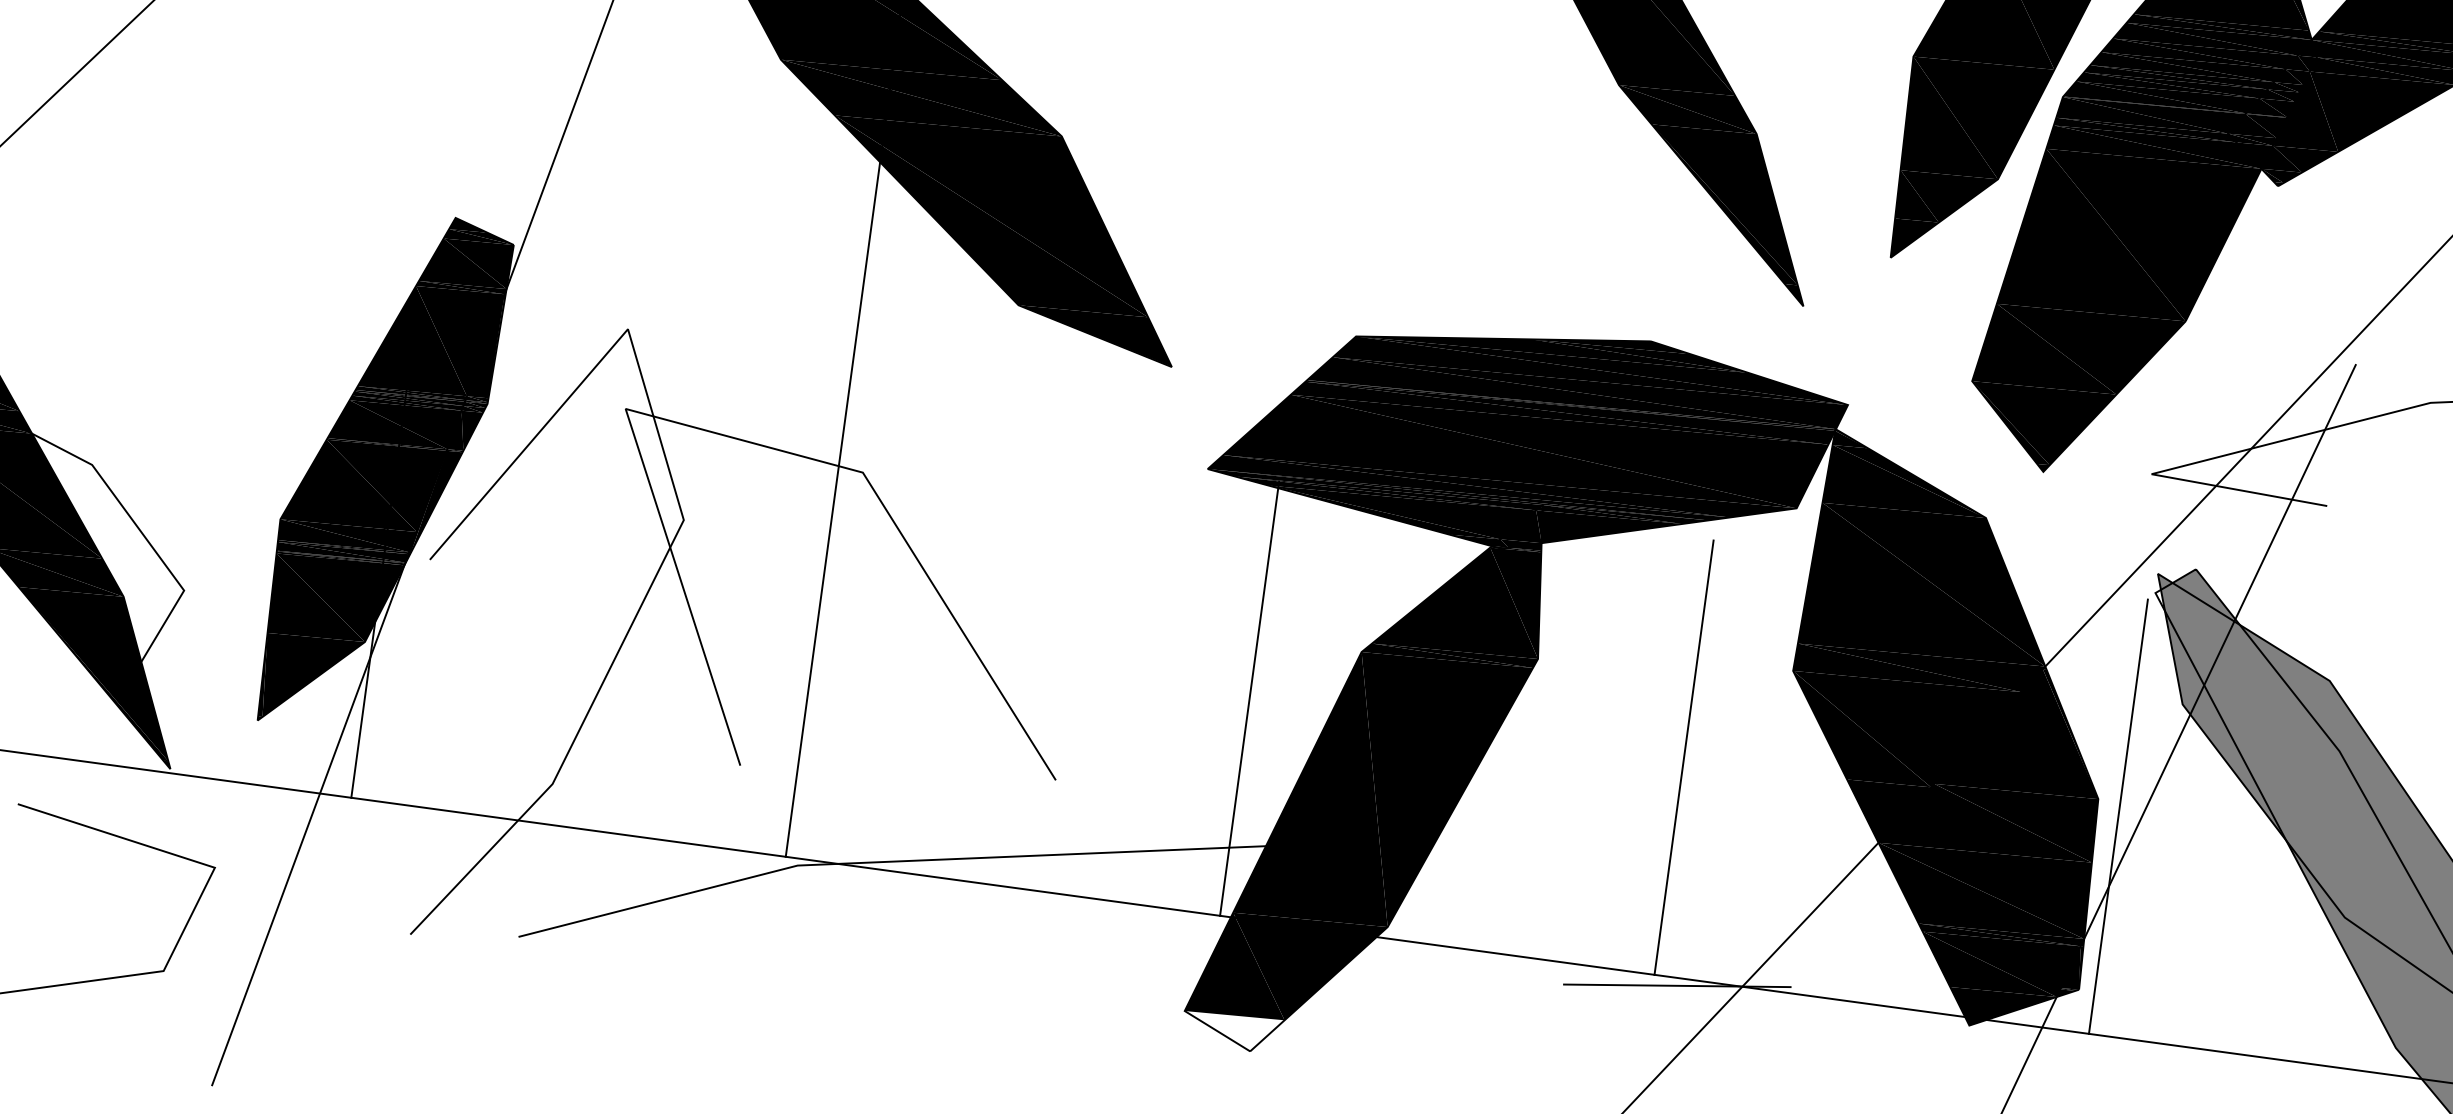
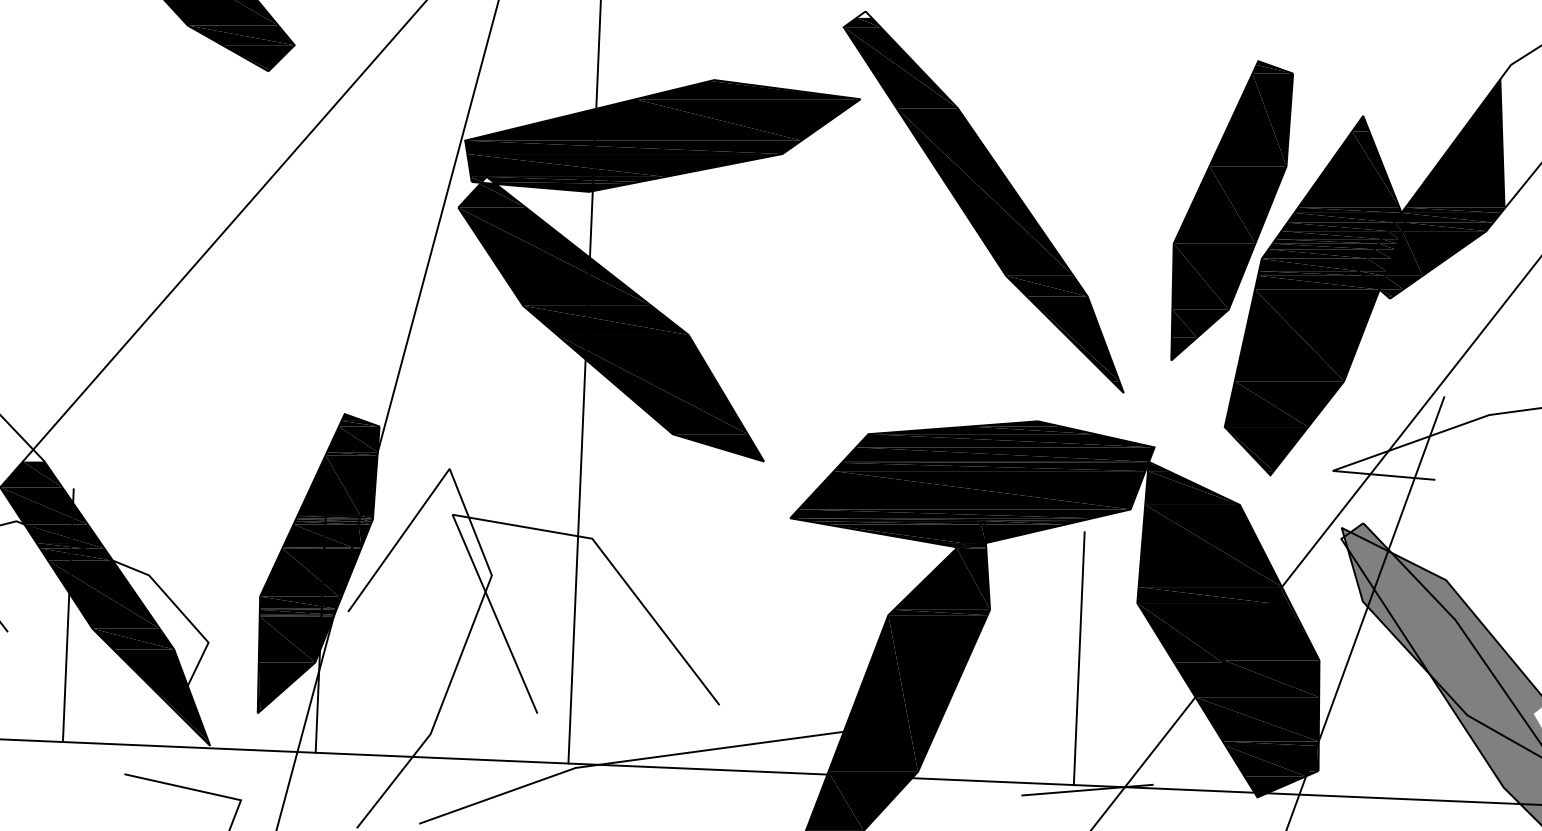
line: (1249, 697) -> (826, 647), removed
line: (2117, 816) -> (1331, 669), removed

